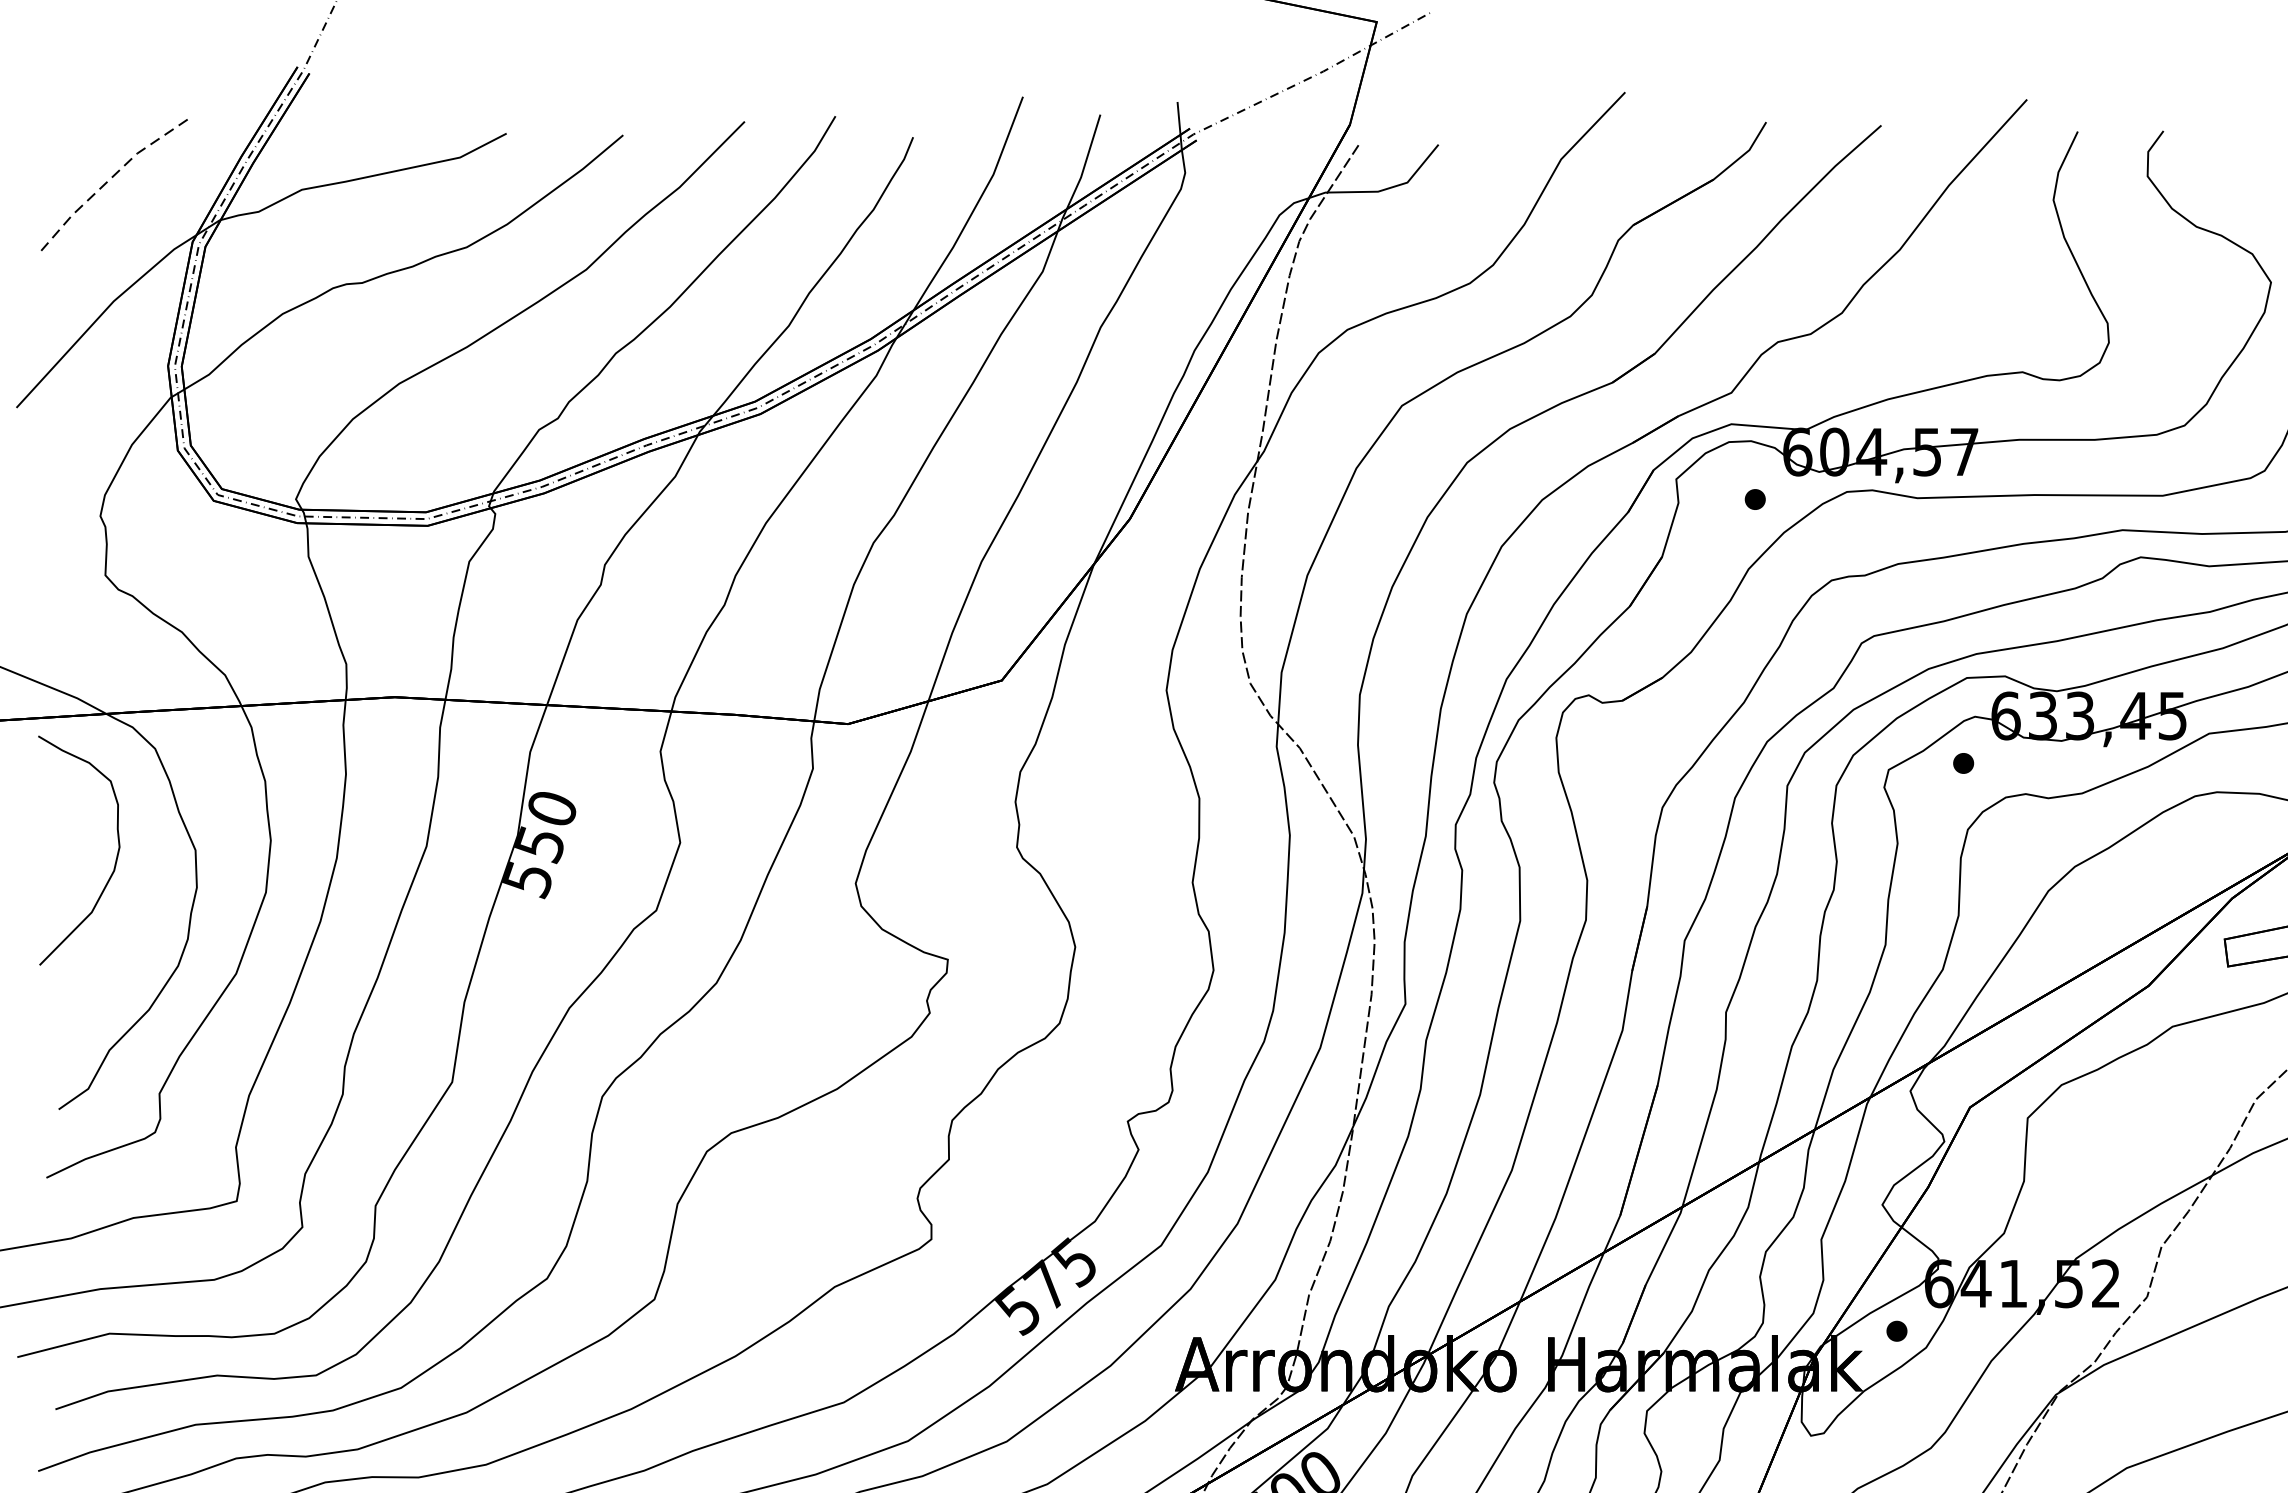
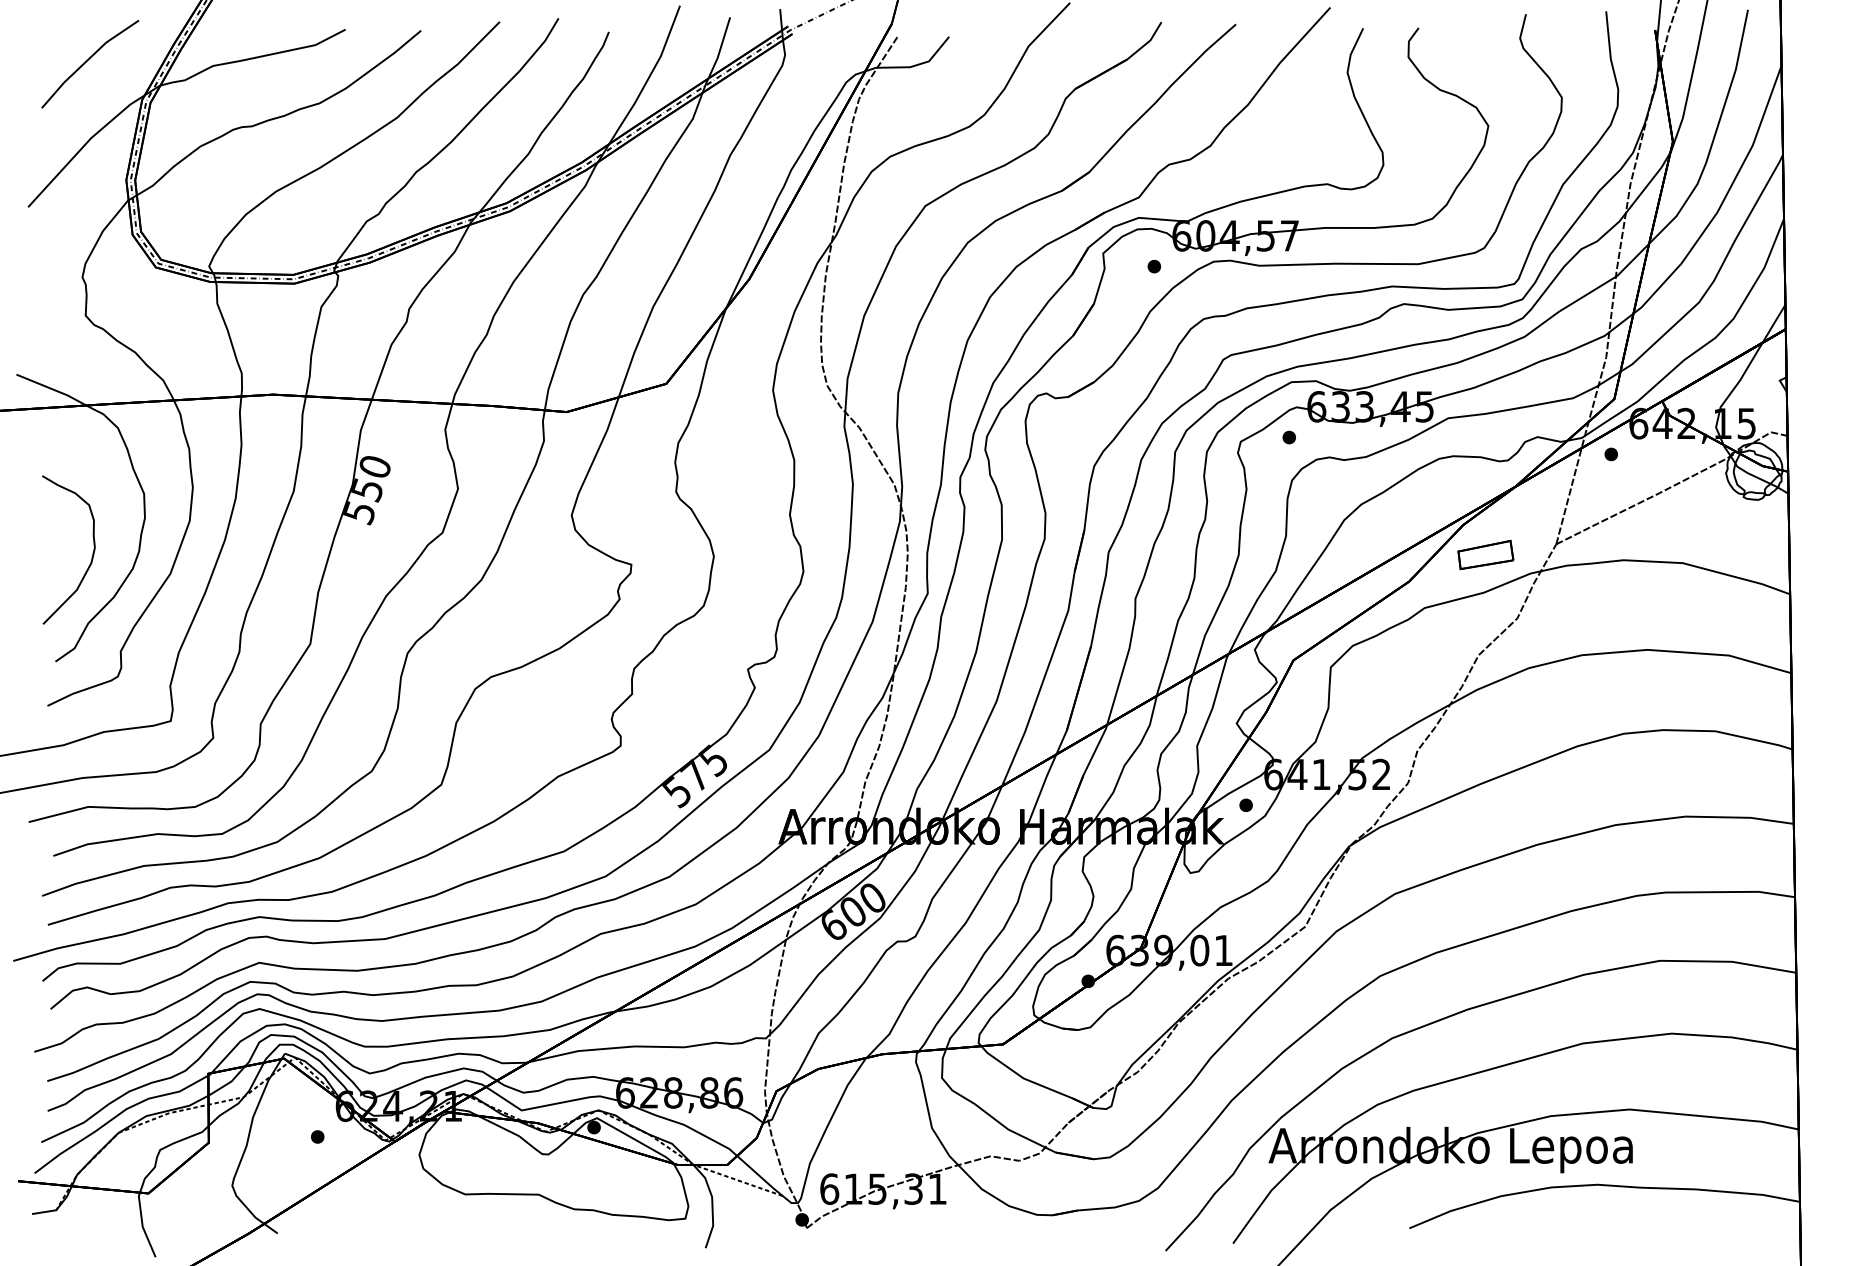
line: (106, 182) -> (86, 61), dashed -> solid
curve: (115, 854) -> (92, 552), moved

